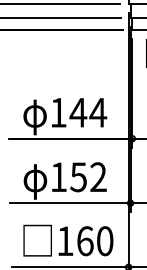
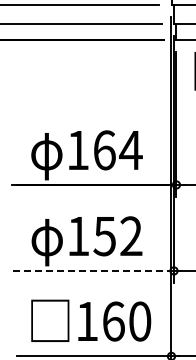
text: (78, 112) -> (104, 150), 144 -> 164
line: (70, 202) -> (93, 270), solid -> dashed

